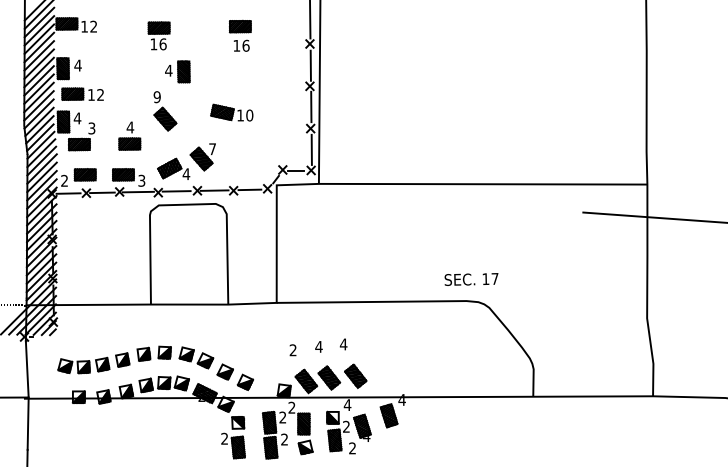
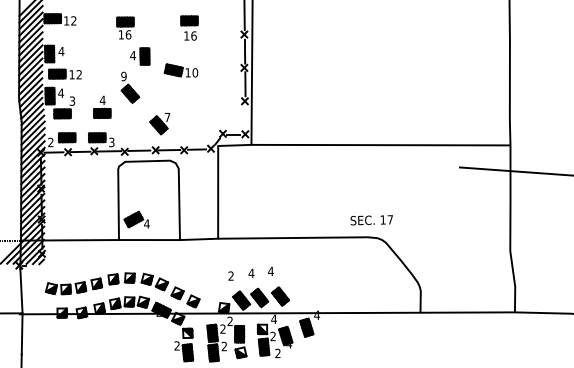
part: (231, 112) -> (180, 70), moved
line: (311, 149) -> (245, 117), removed
part: (173, 168) -> (136, 219), moved

